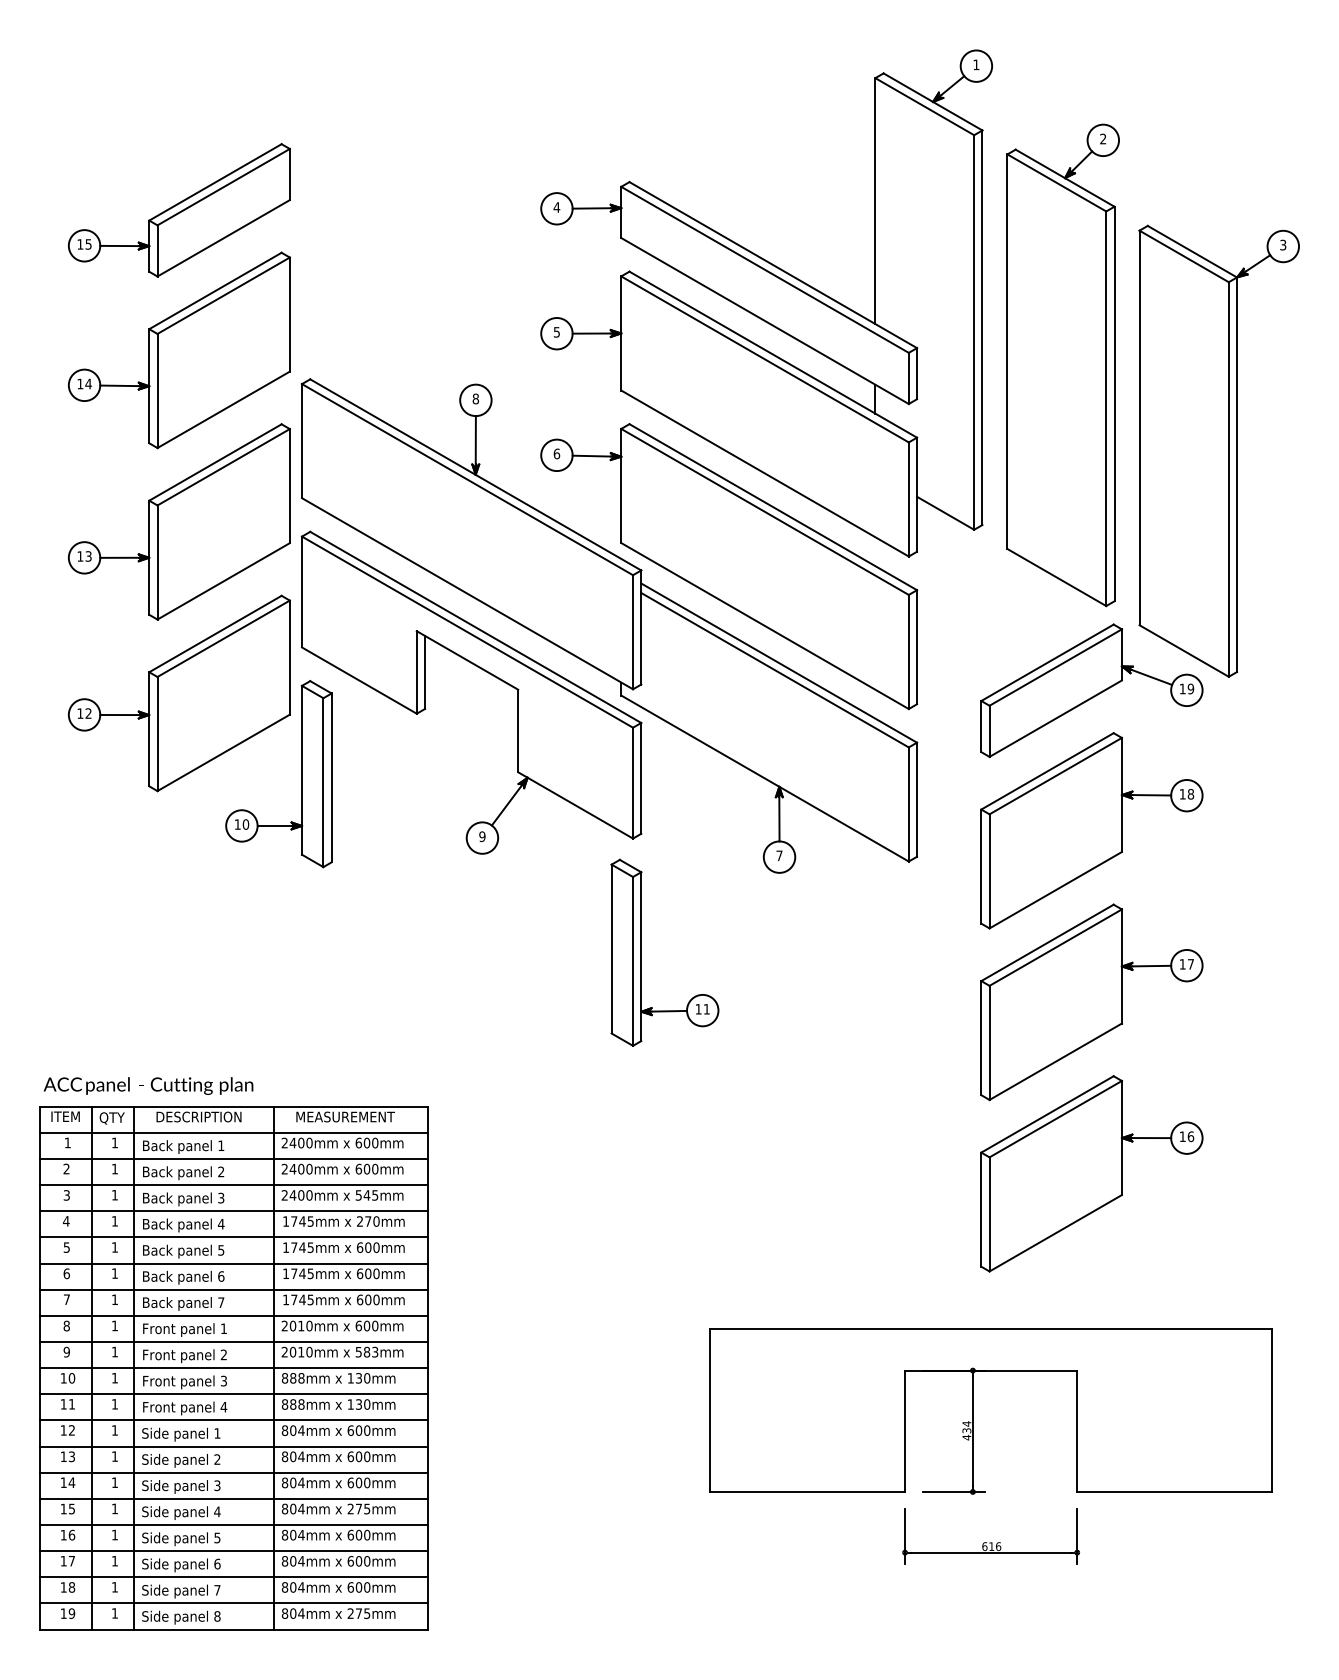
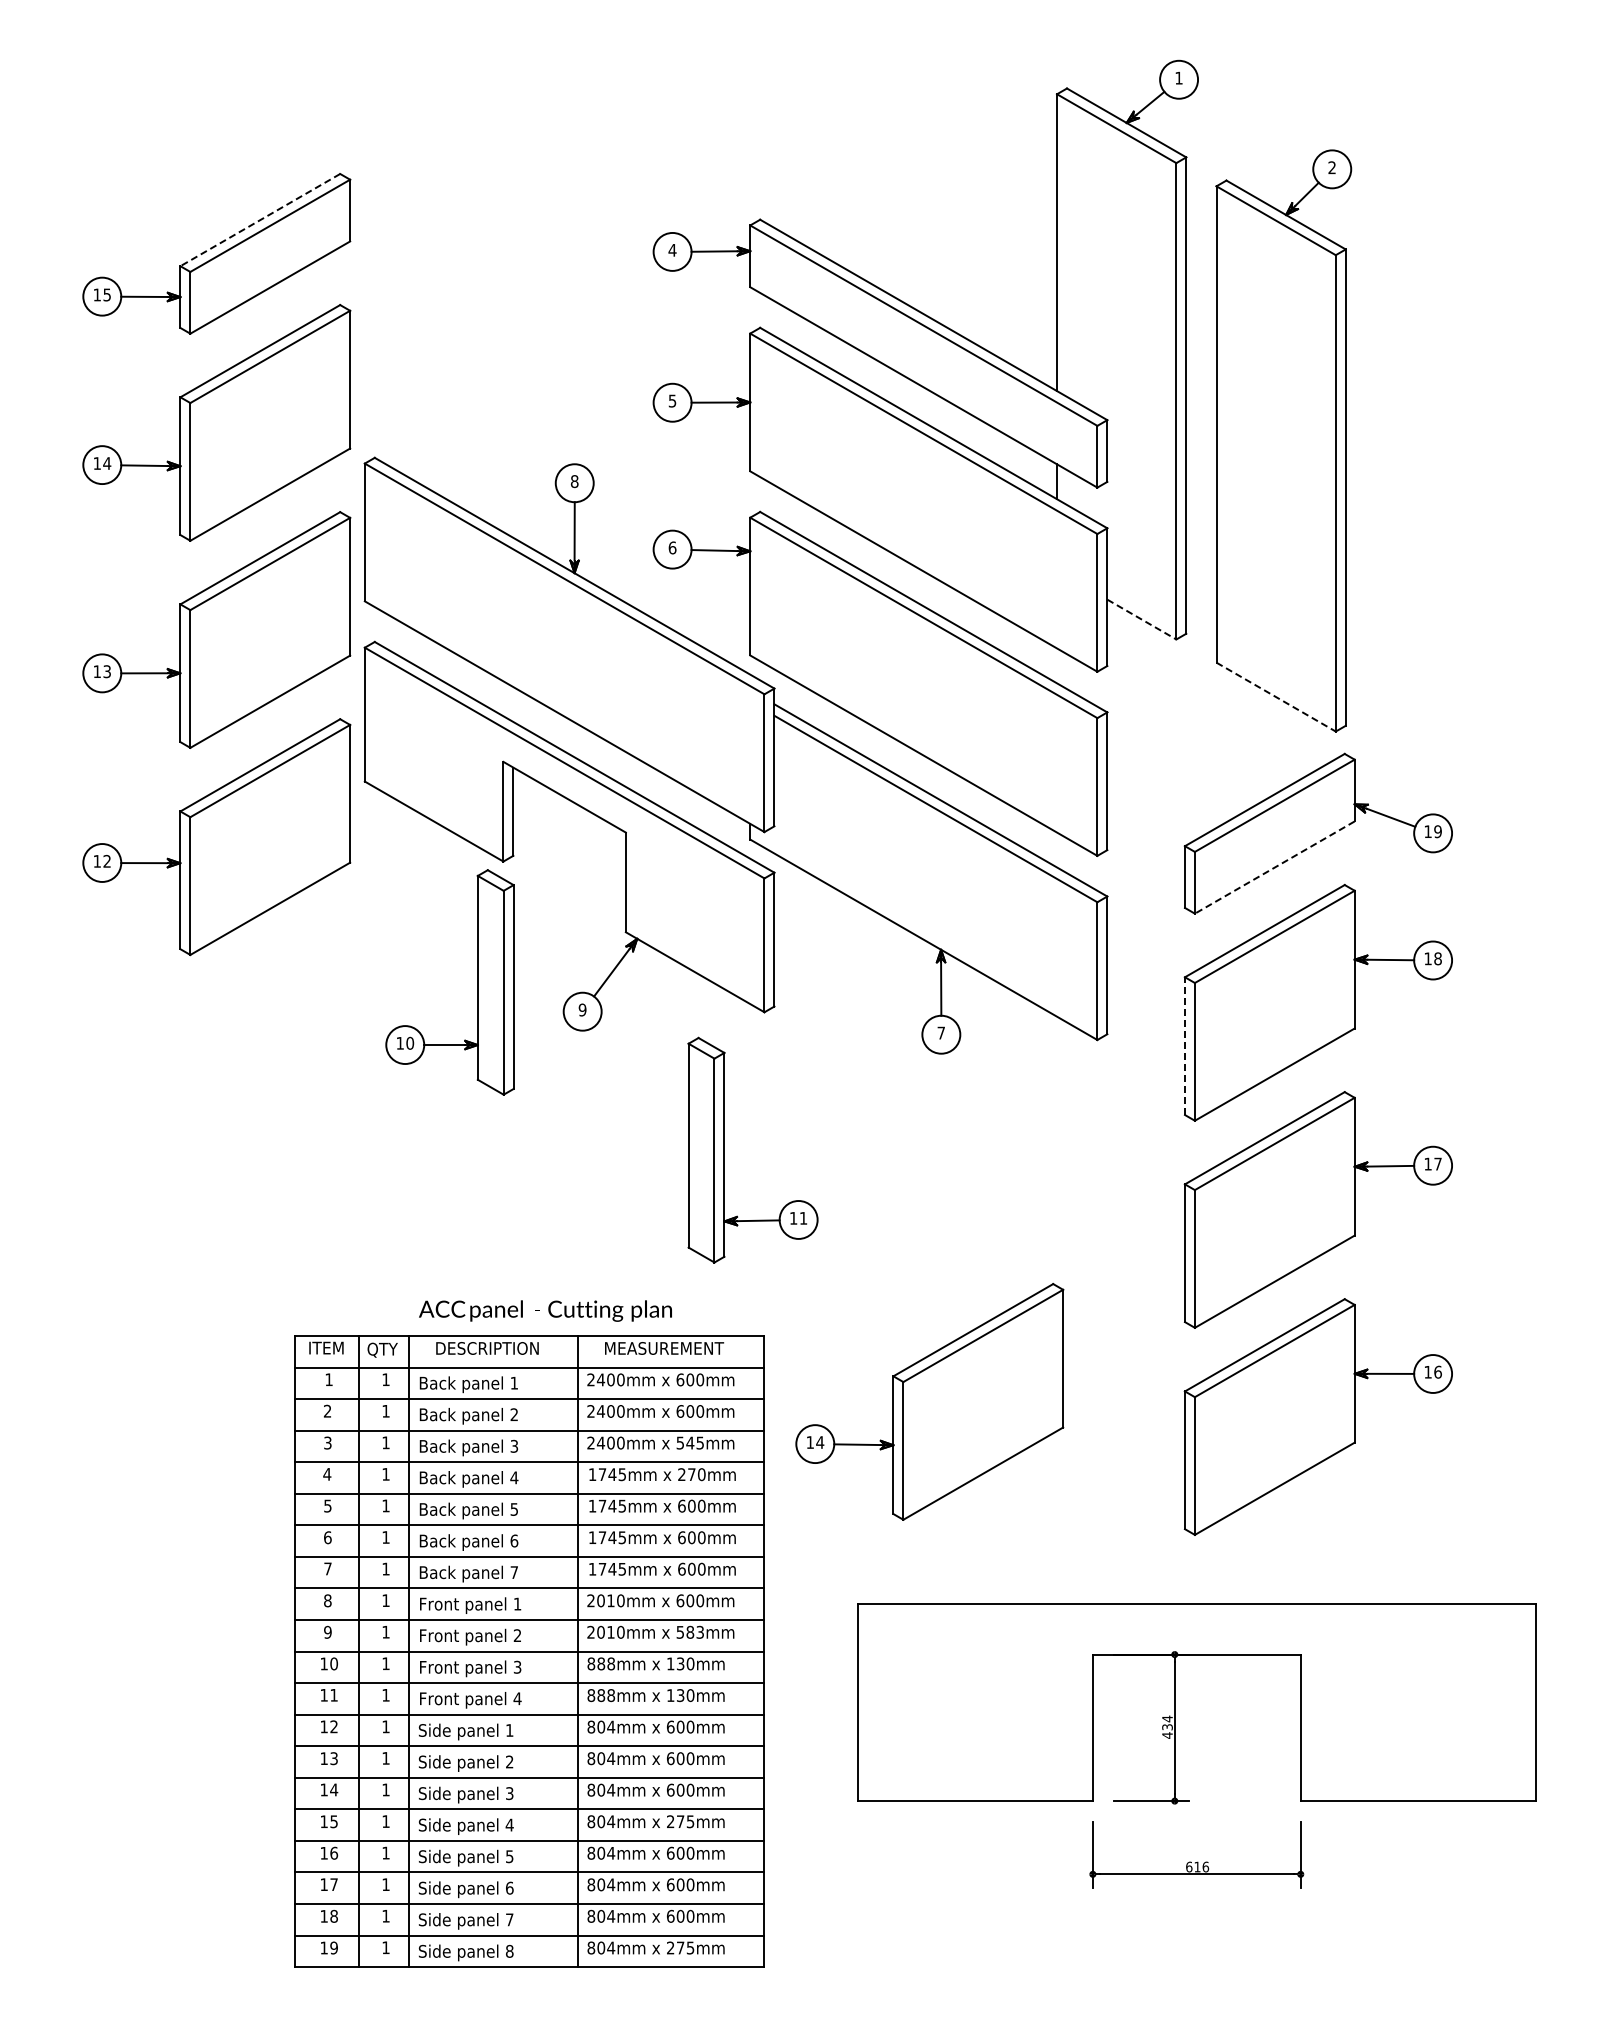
line: (214, 182) -> (259, 220), solid -> dashed
part: (1218, 451) -> (1471, 544), removed
line: (945, 513) -> (1141, 619), solid -> dashed
line: (1057, 577) -> (1276, 697), solid -> dashed
line: (1055, 718) -> (1274, 867), solid -> dashed
part: (301, 774) -> (477, 982), moved
line: (980, 866) -> (1184, 1046), solid -> dashed
part: (641, 952) -> (724, 1149), moved
text: (148, 1085) -> (545, 1310), moved
part: (769, 1160) -> (929, 1401), added
part: (233, 1368) -> (529, 1651), moved

